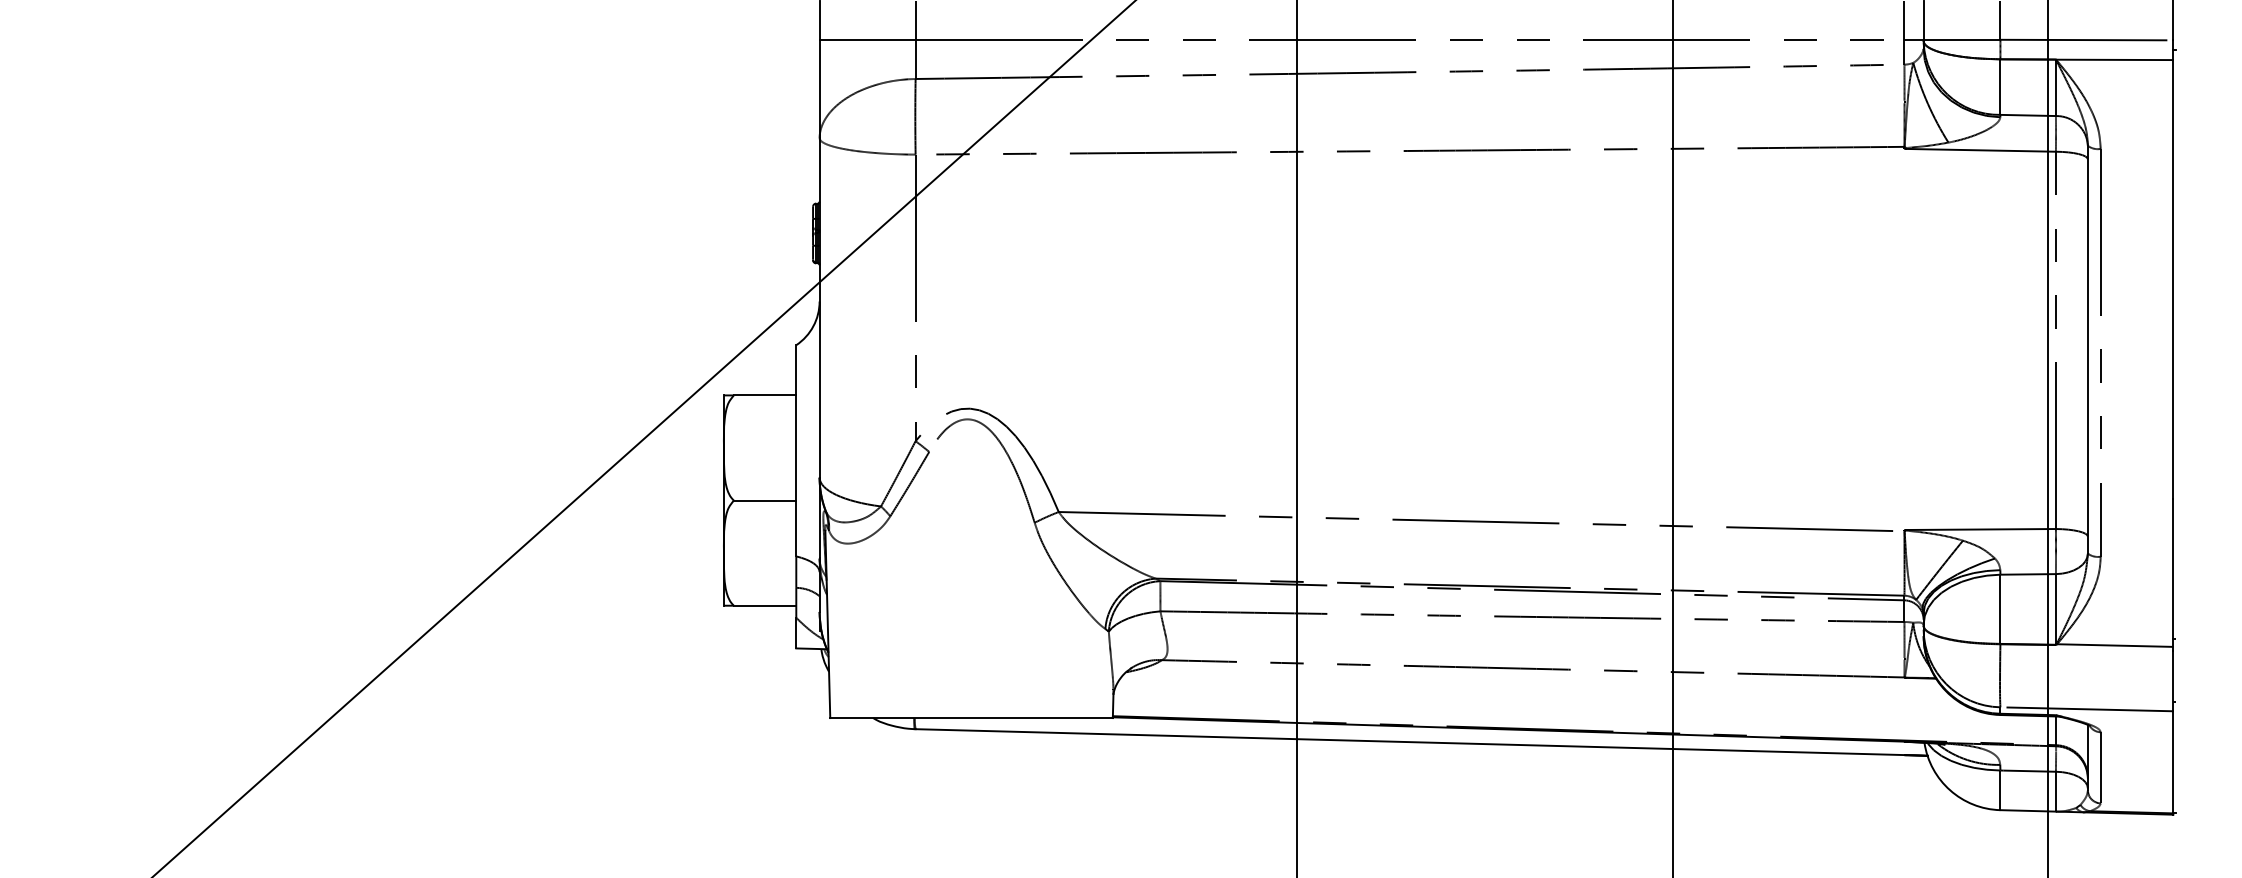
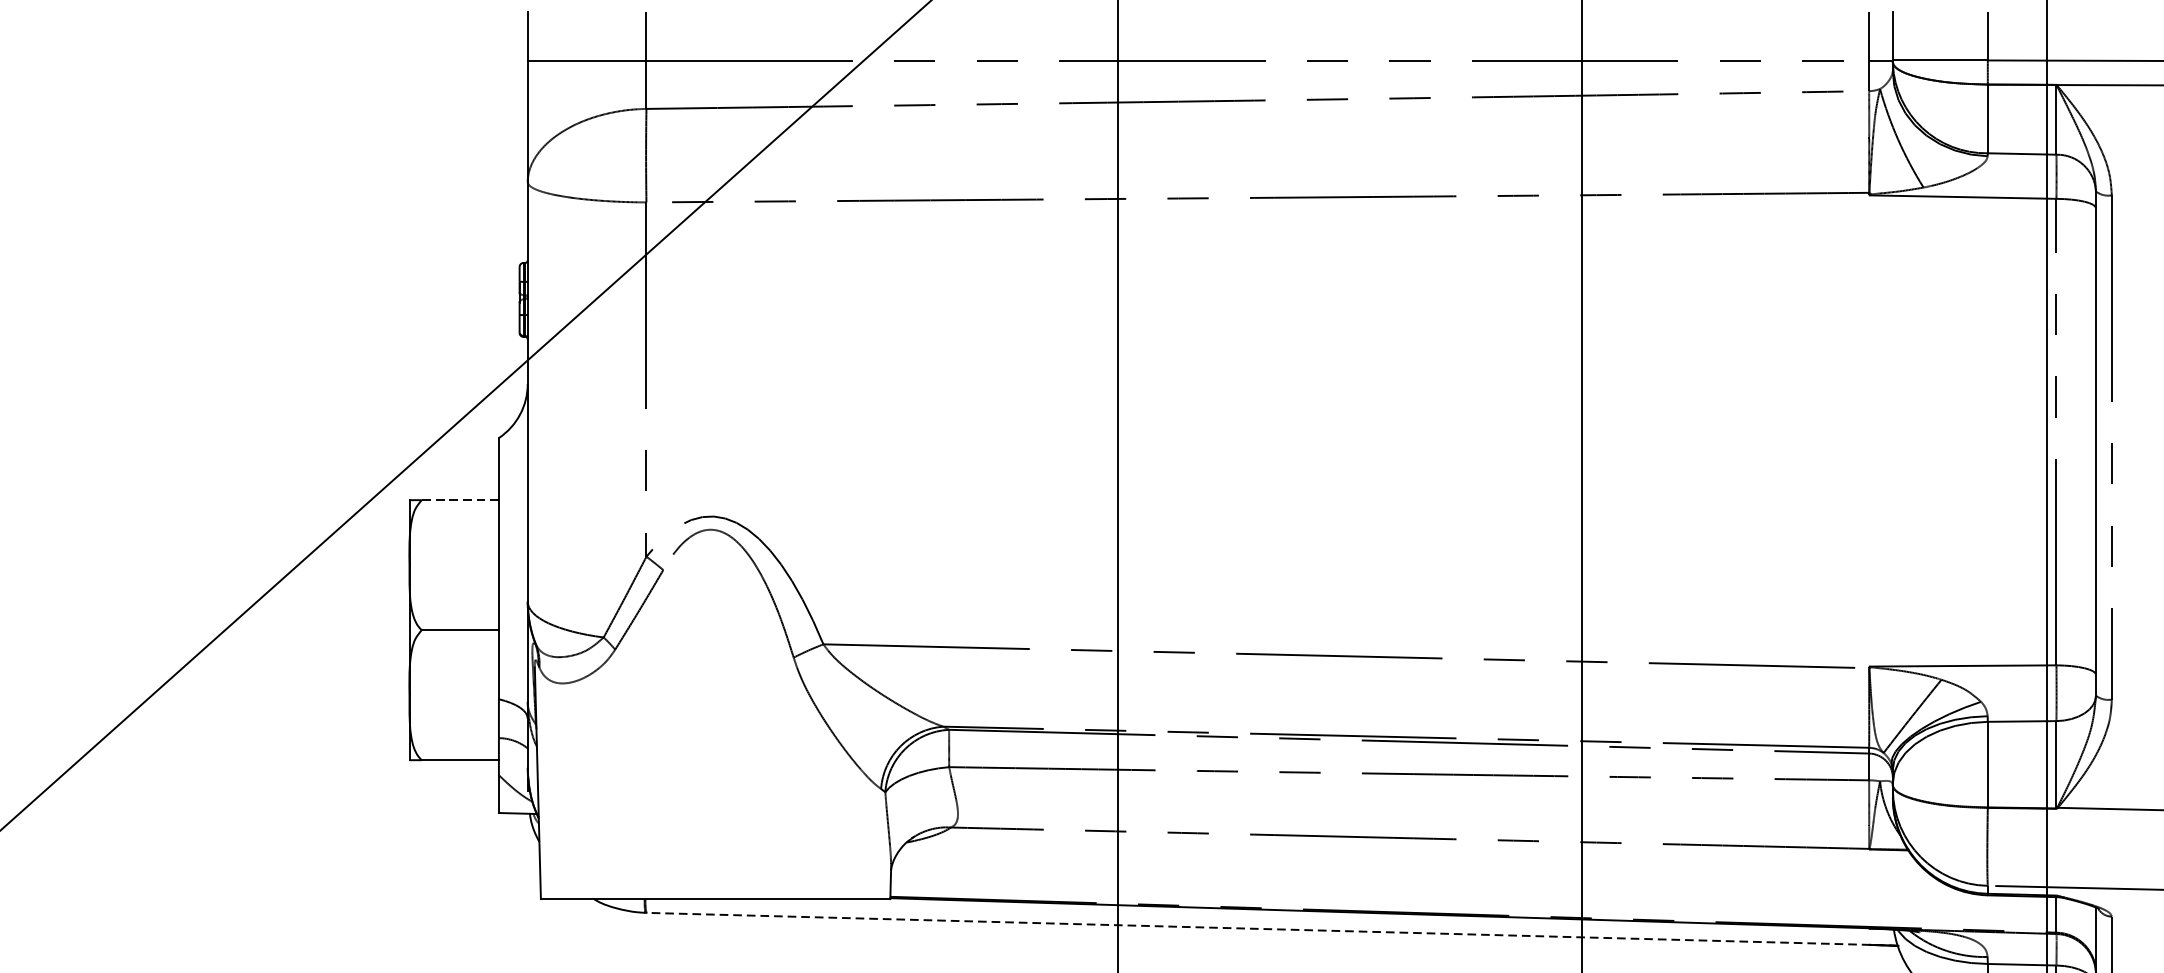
line: (764, 395) -> (459, 500), solid -> dashed
line: (1421, 742) -> (1271, 929), solid -> dashed

